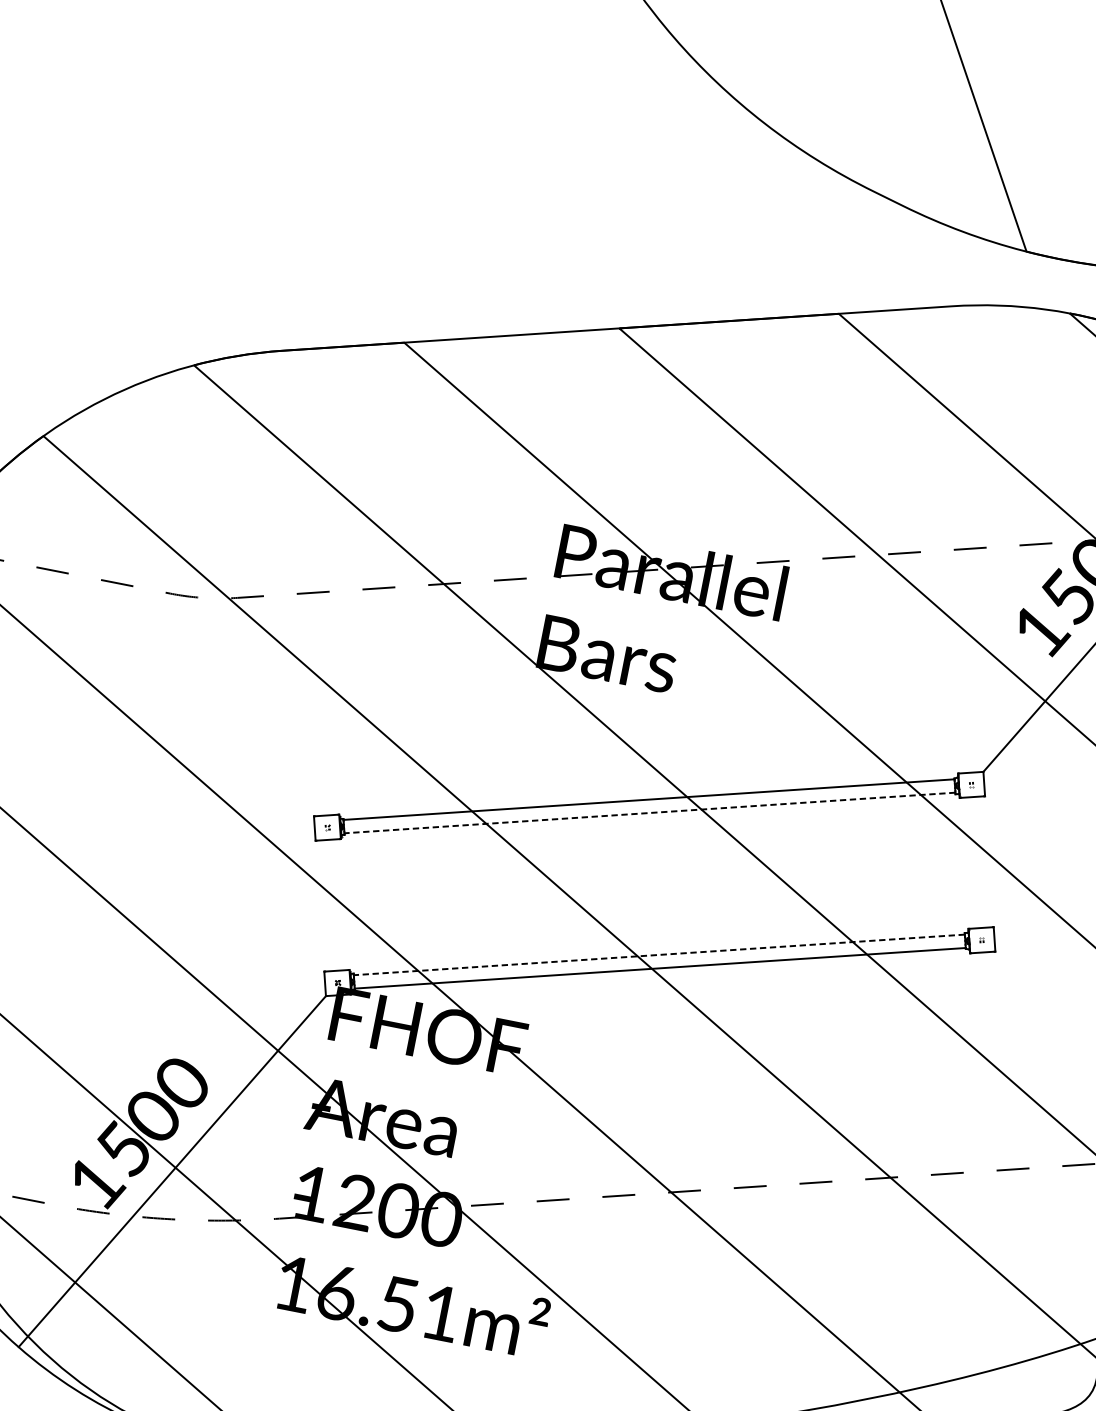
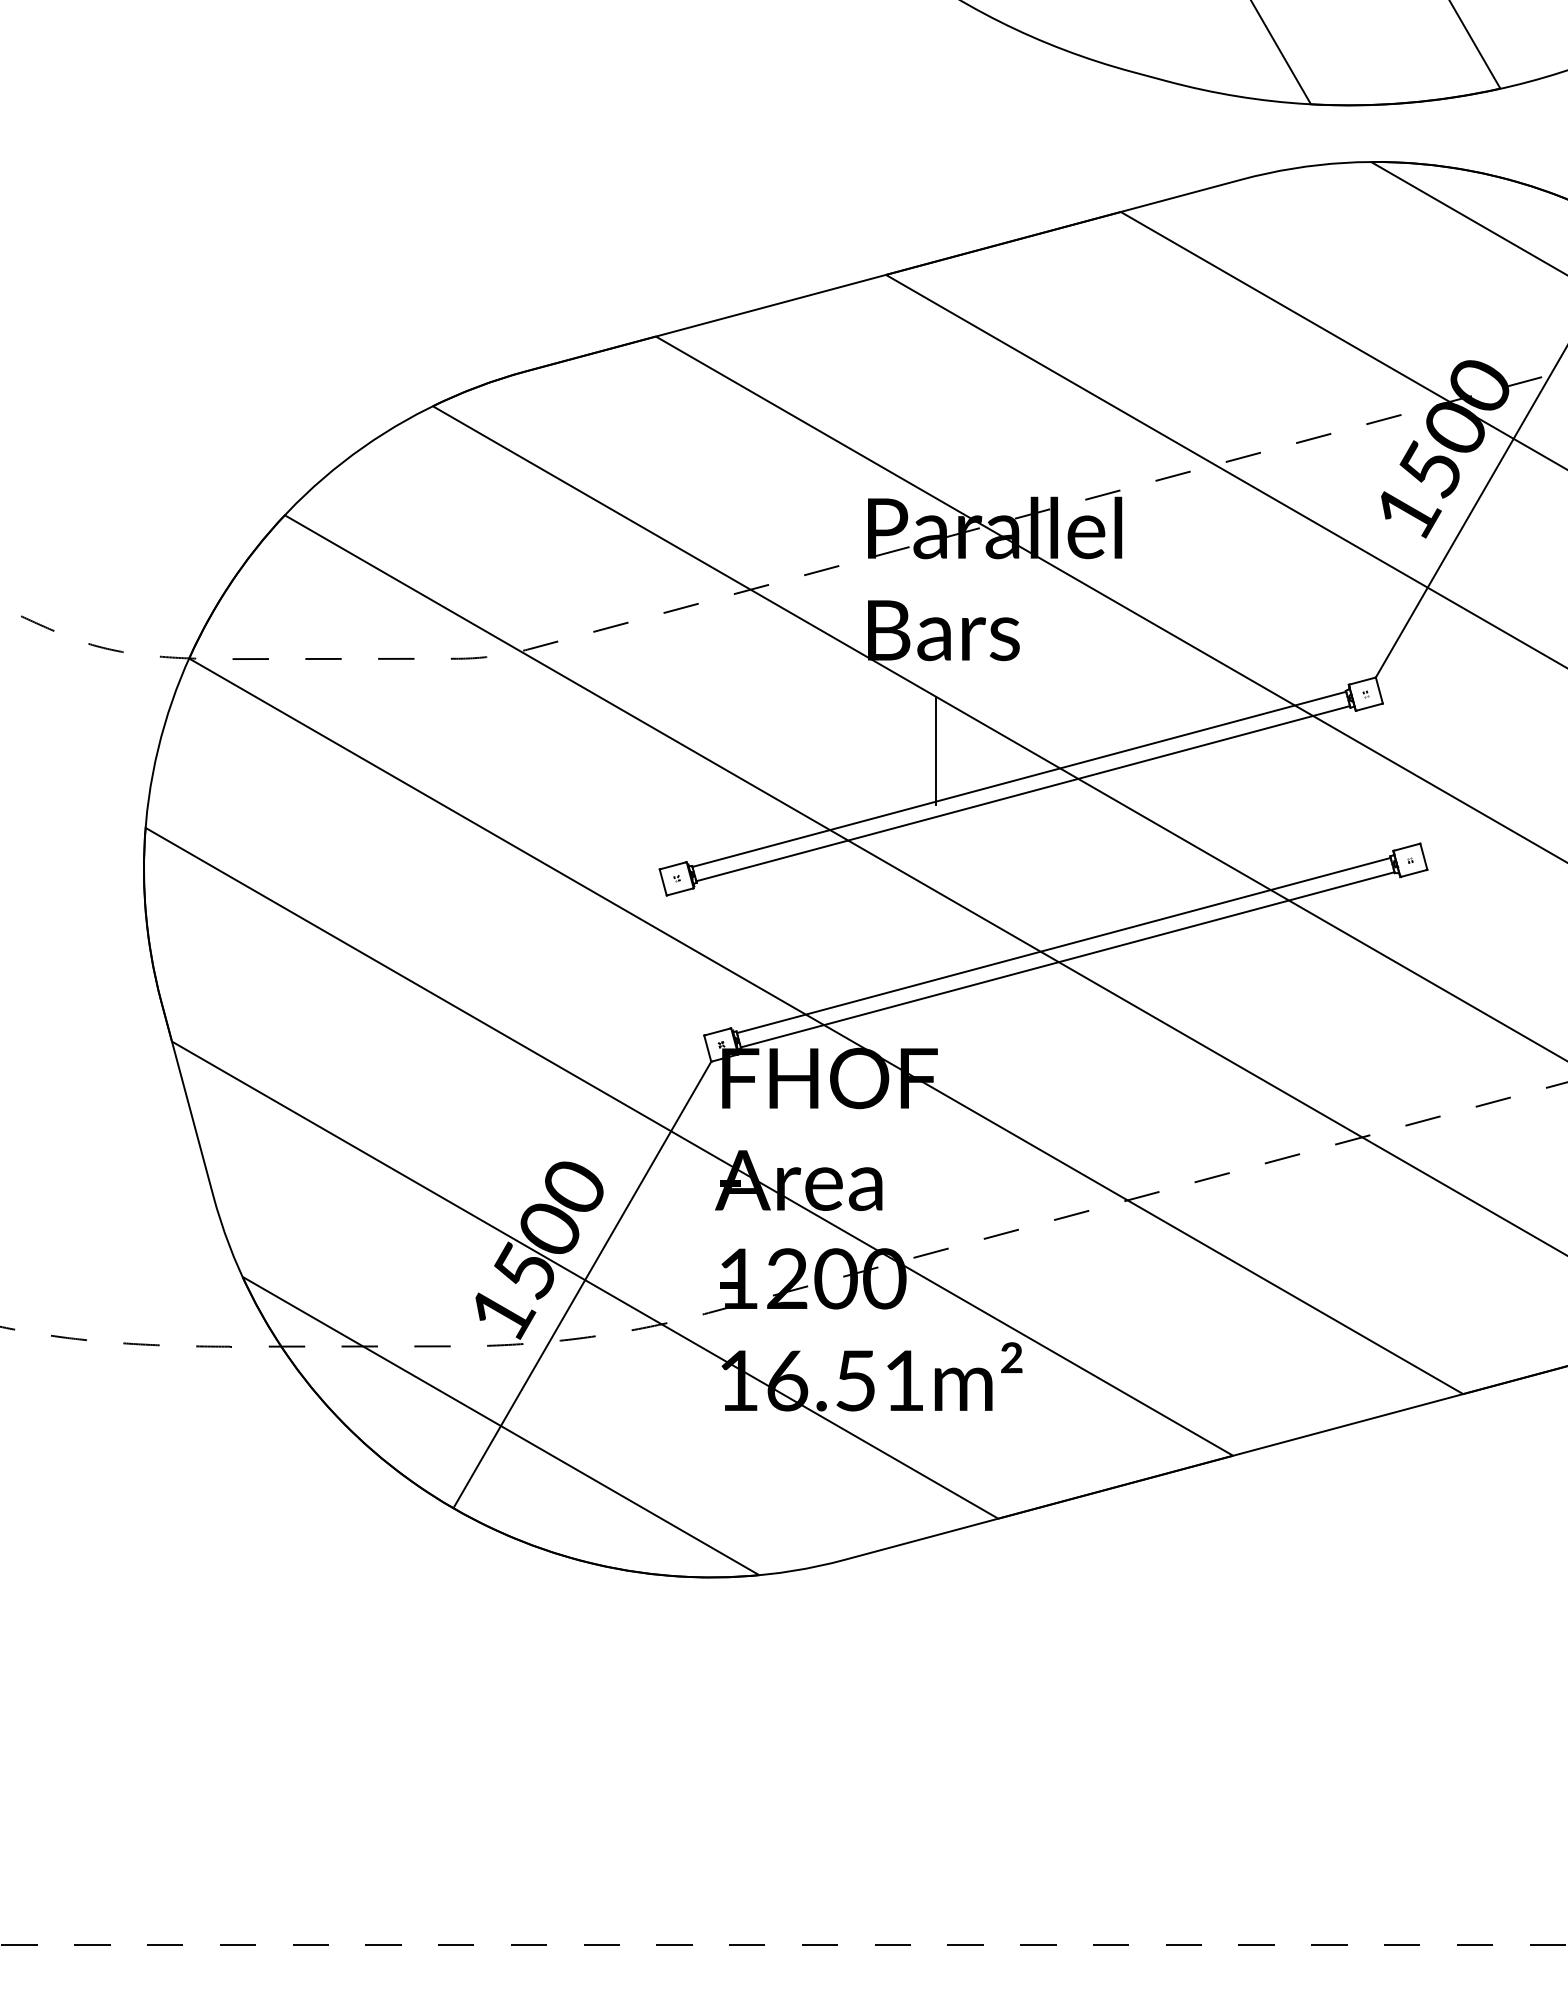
line: (579, 759) -> (935, 750), added
line: (649, 812) -> (1022, 793), dashed -> solid
line: (659, 954) -> (1063, 945), dashed -> solid

